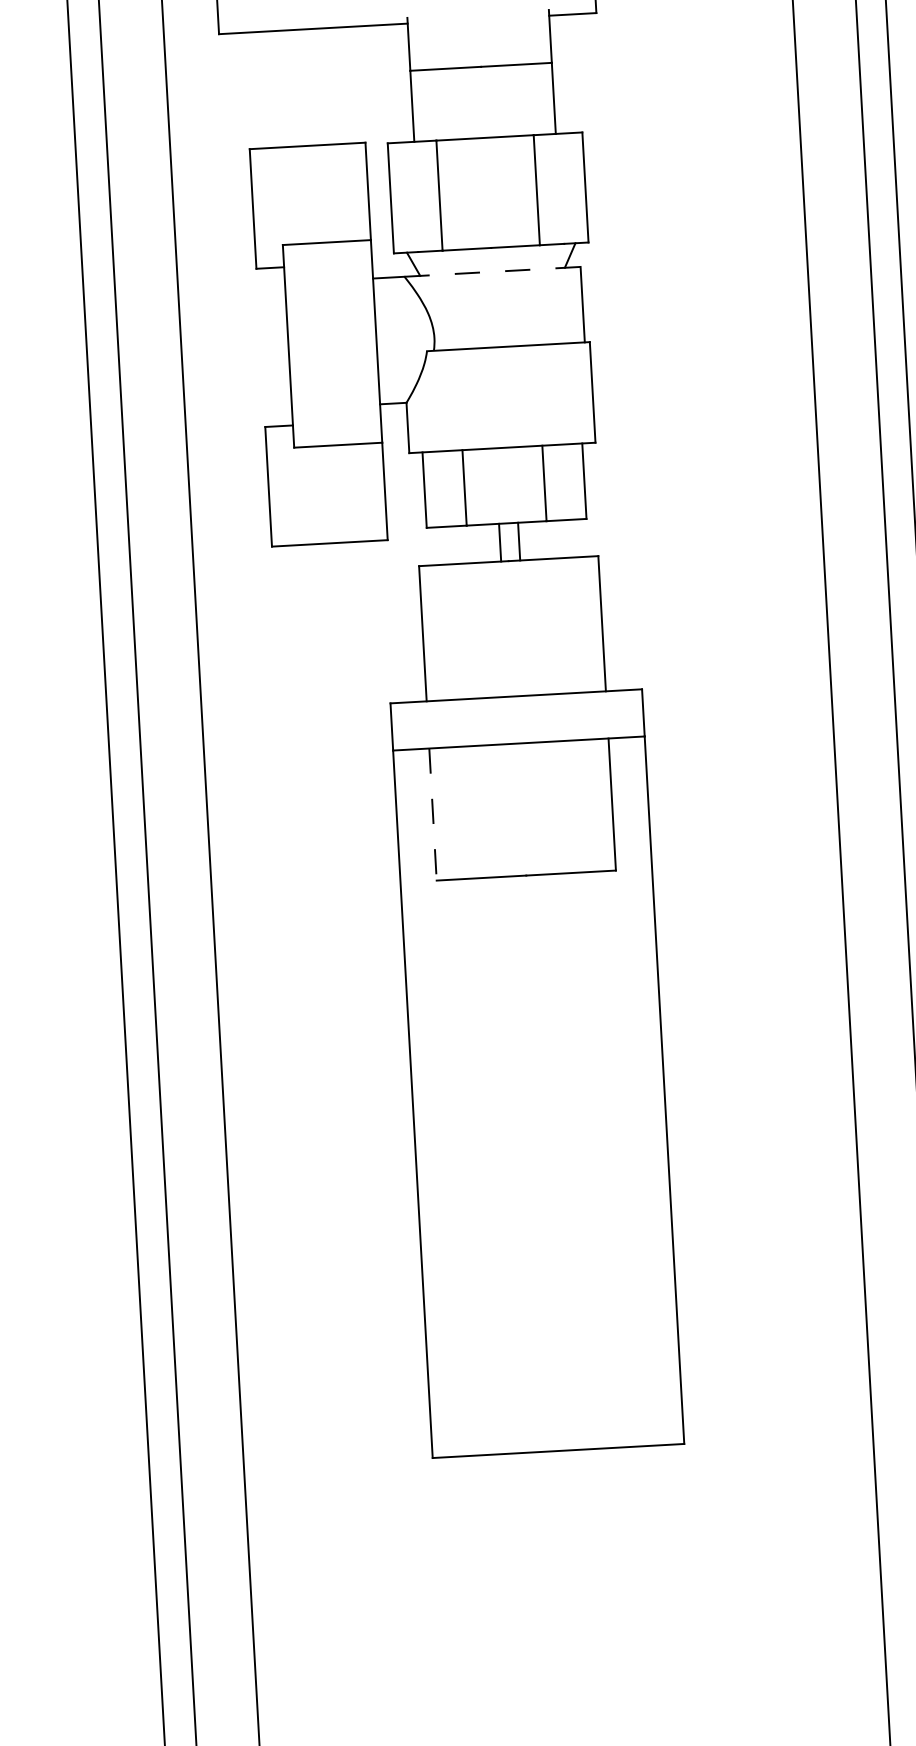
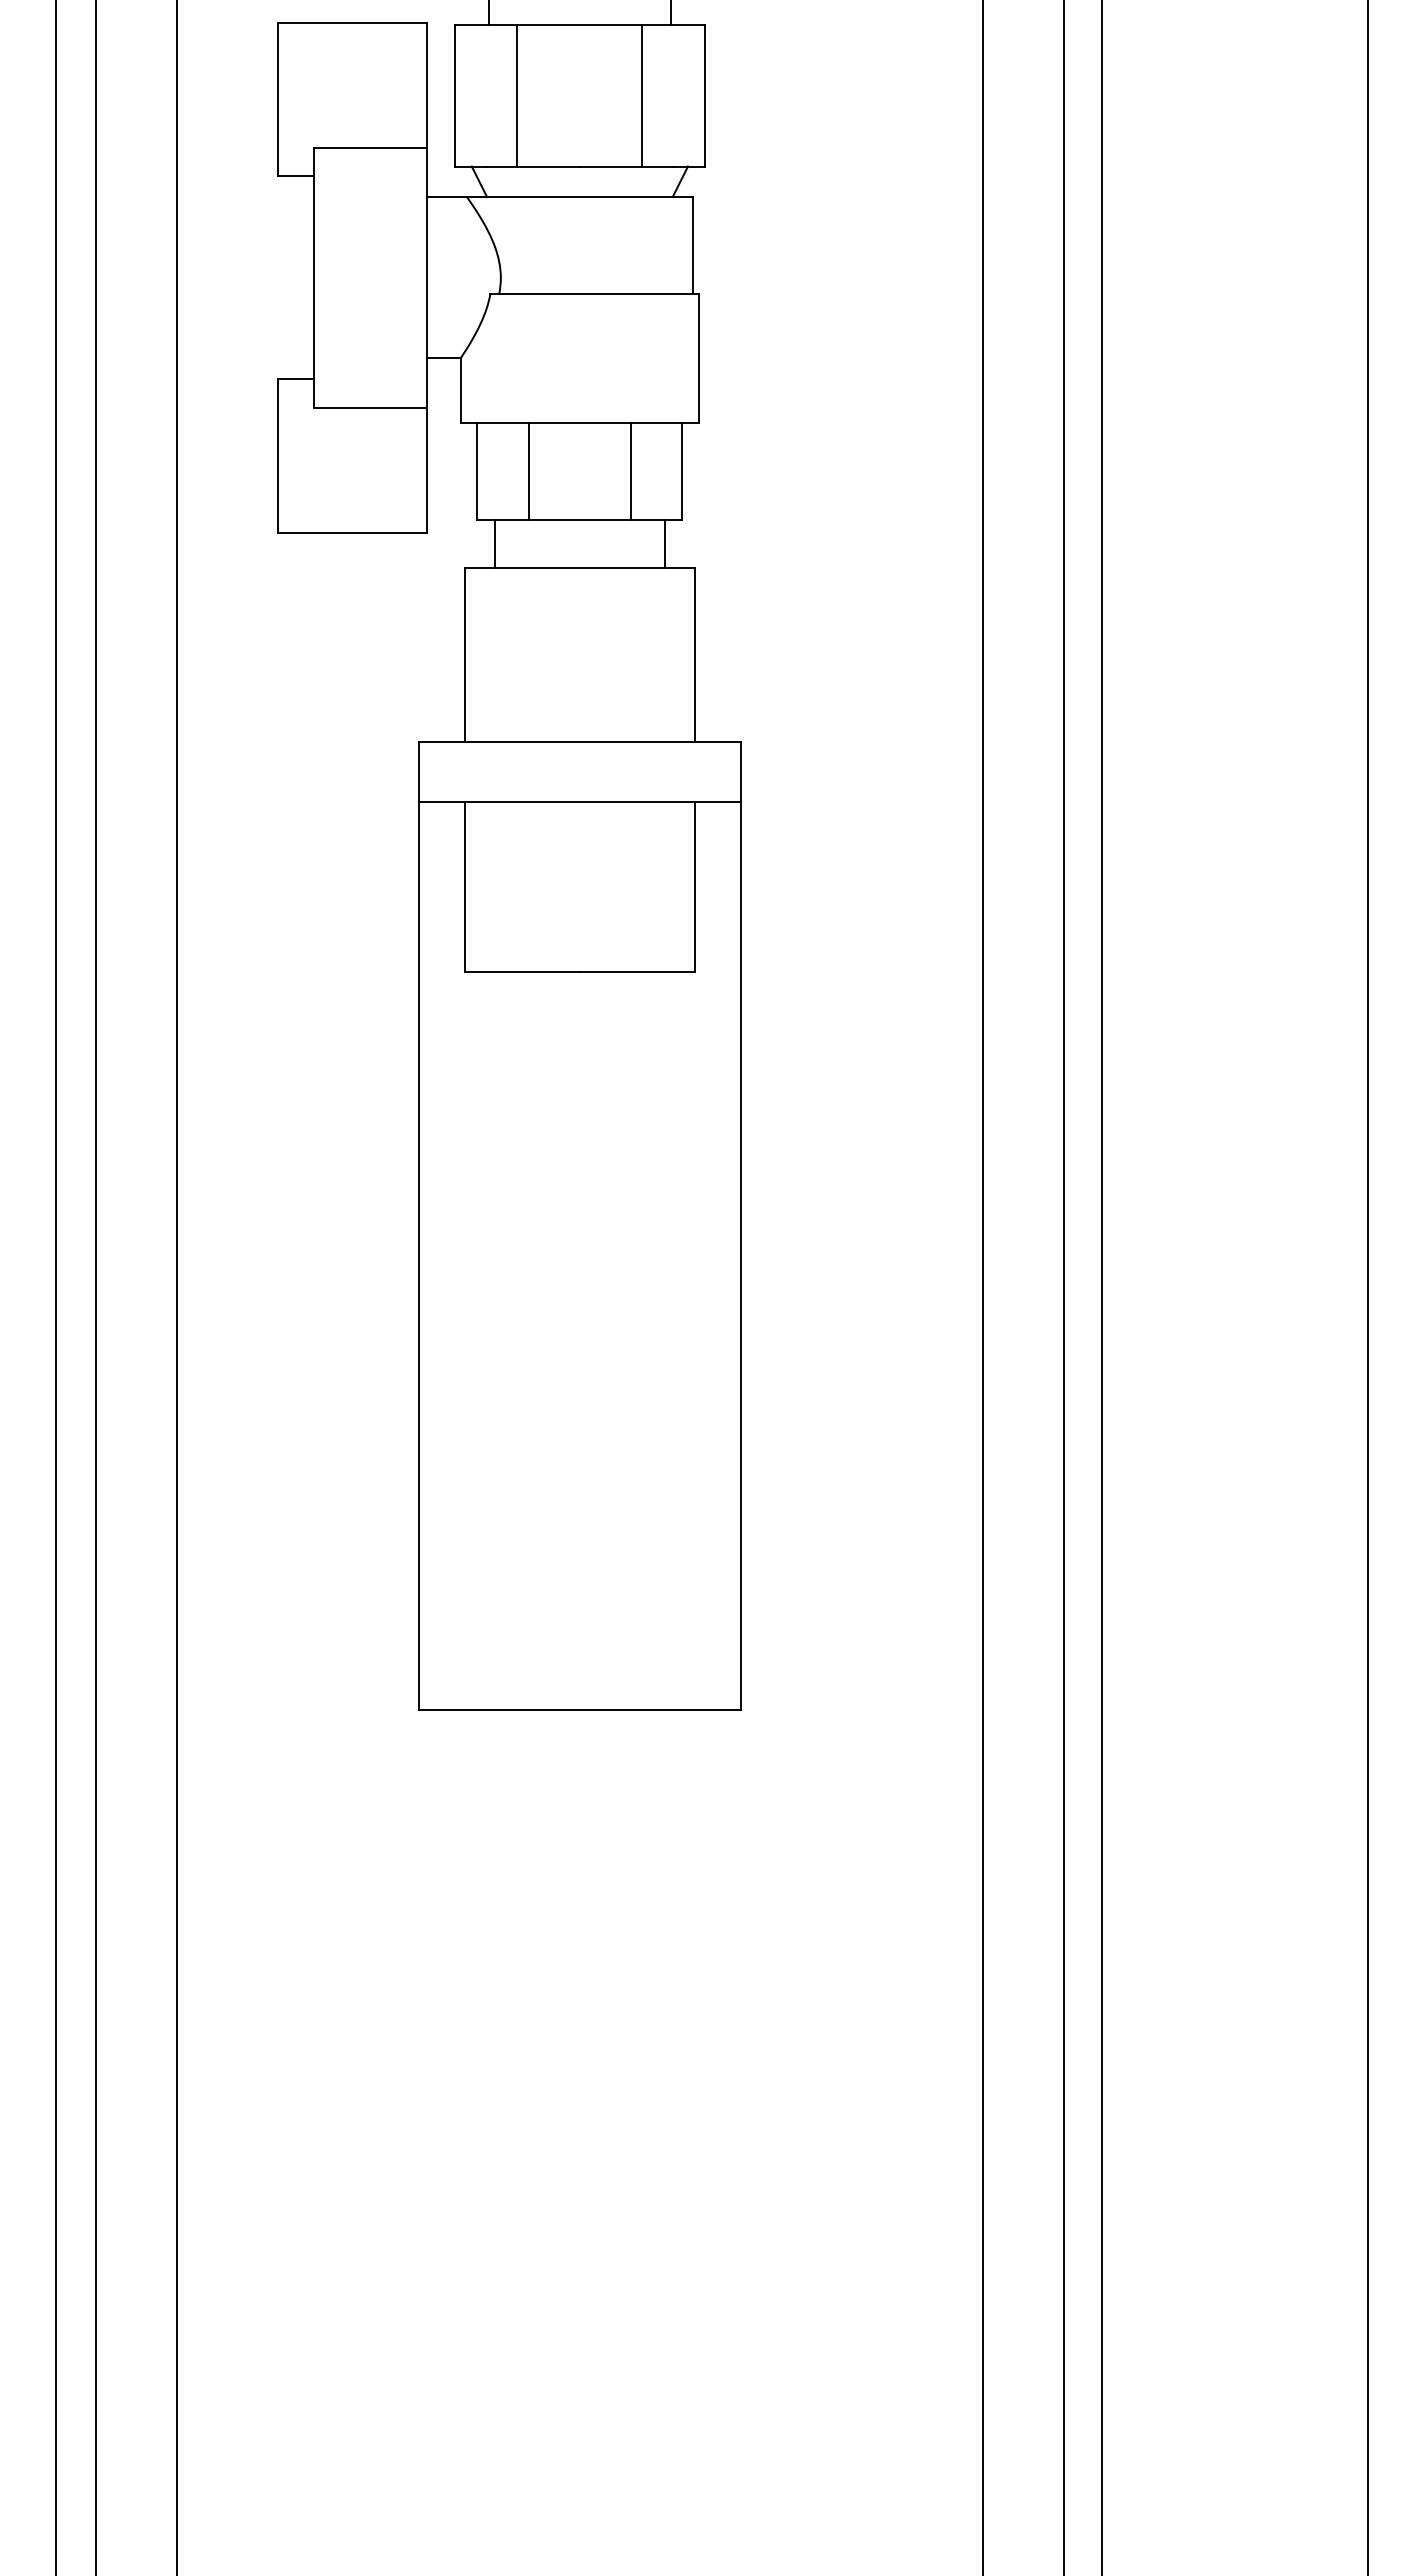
line: (492, 272) -> (579, 197), dashed -> solid
line: (519, 541) -> (664, 543), moved
line: (500, 542) -> (495, 543), moved
line: (432, 814) -> (464, 886), dashed -> solid

